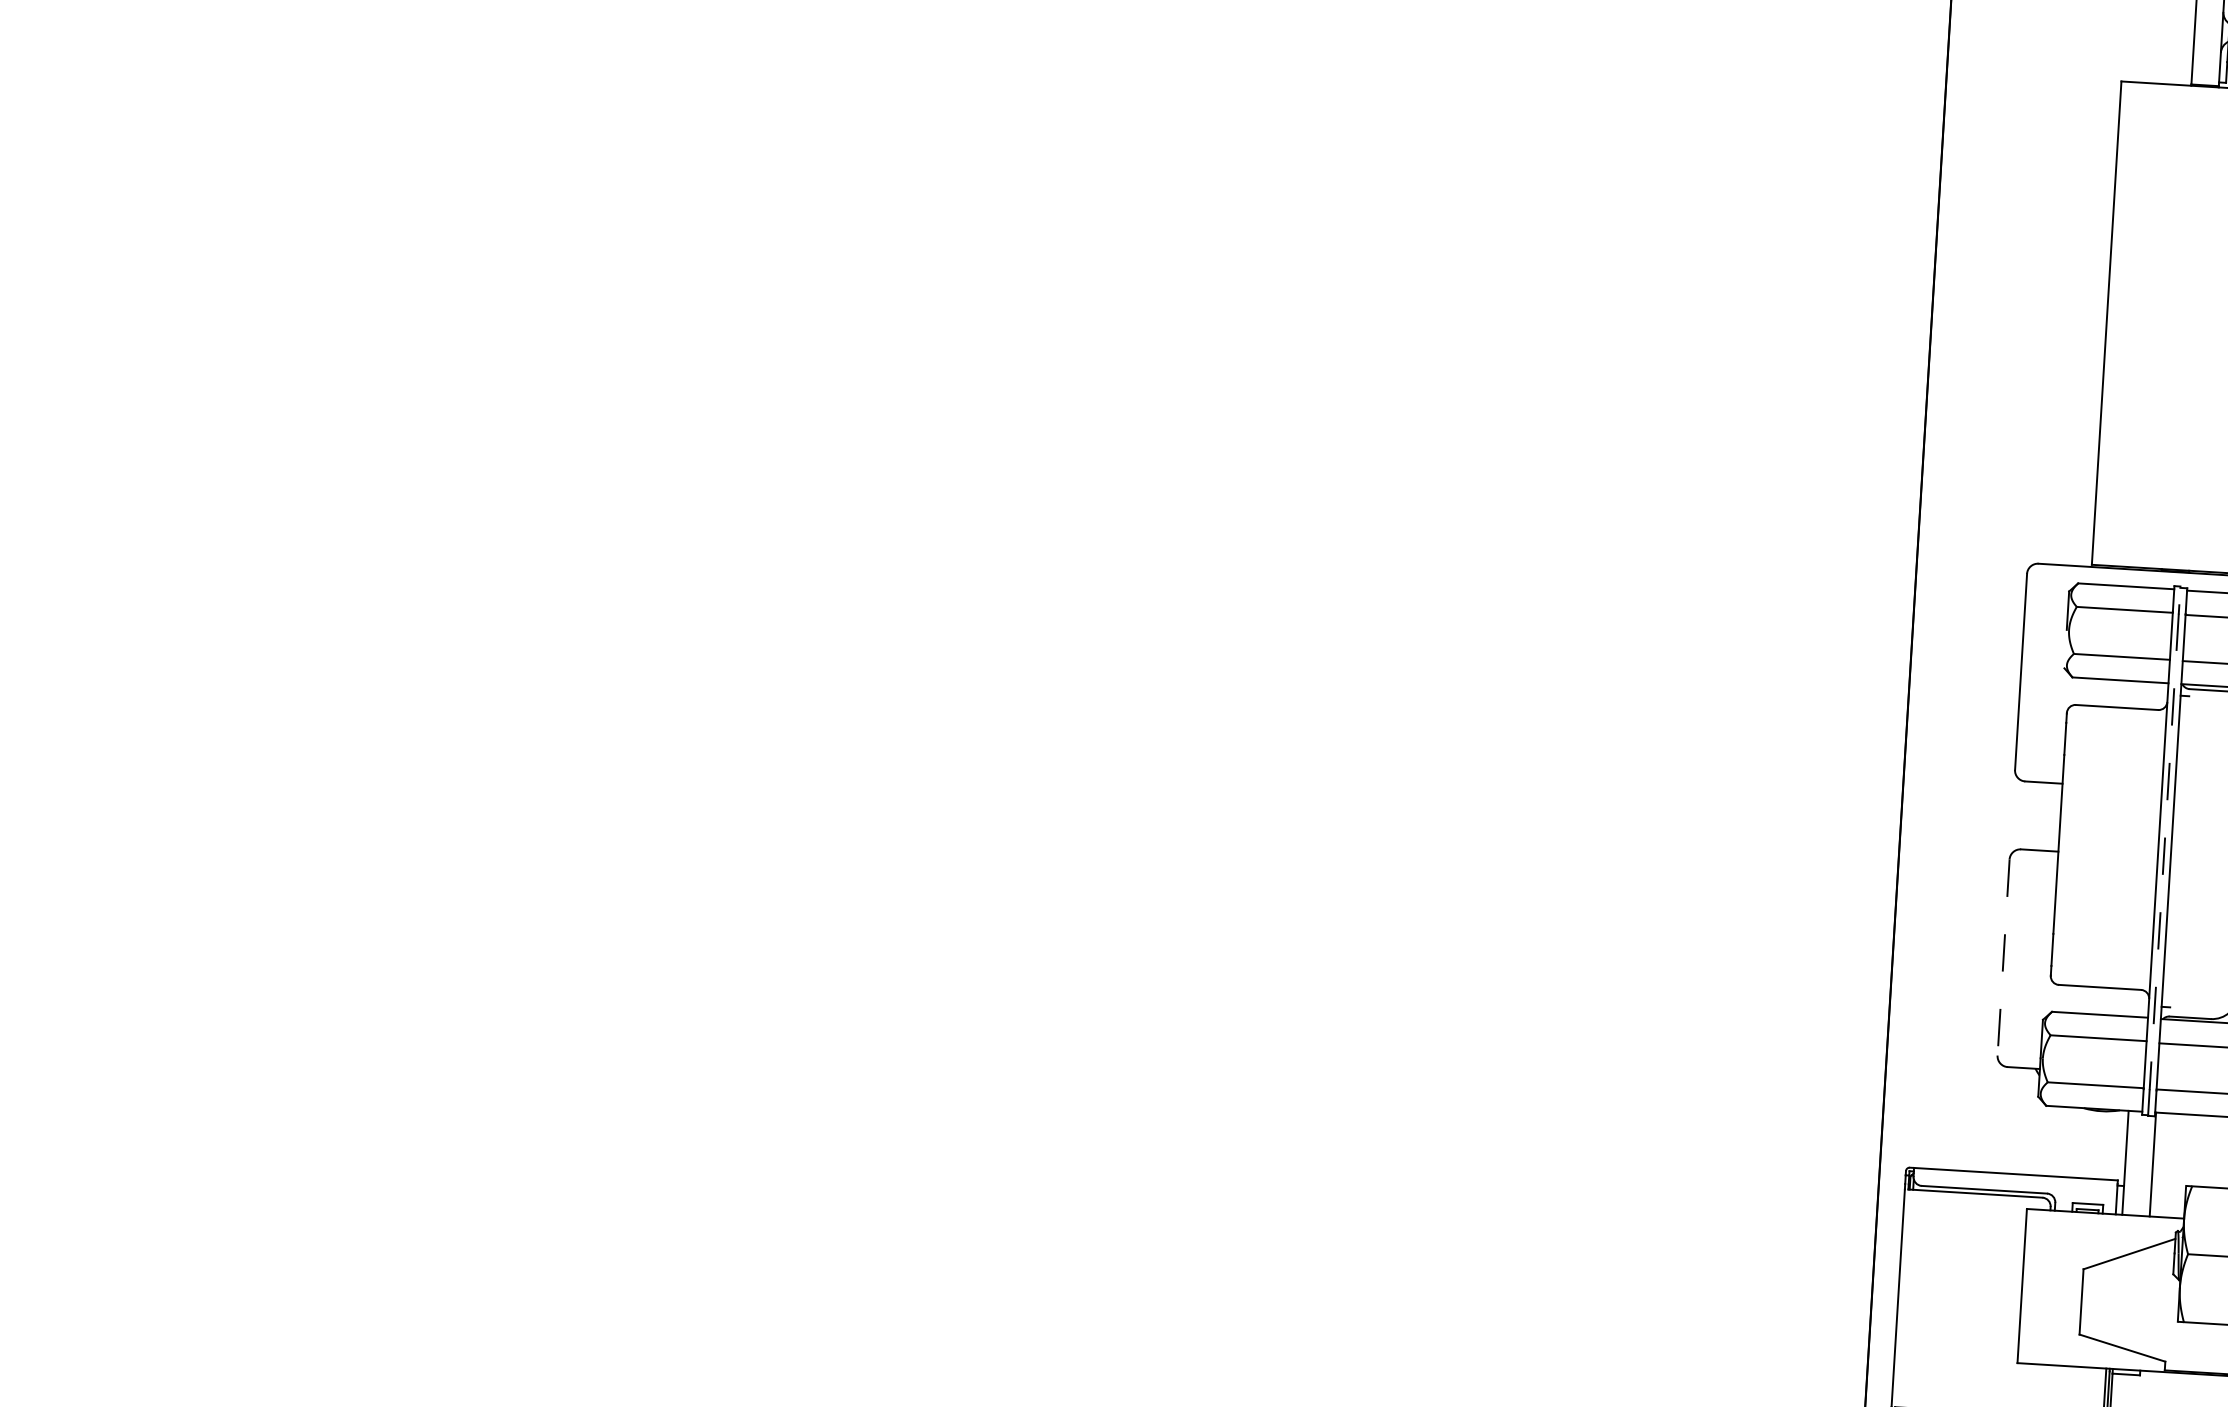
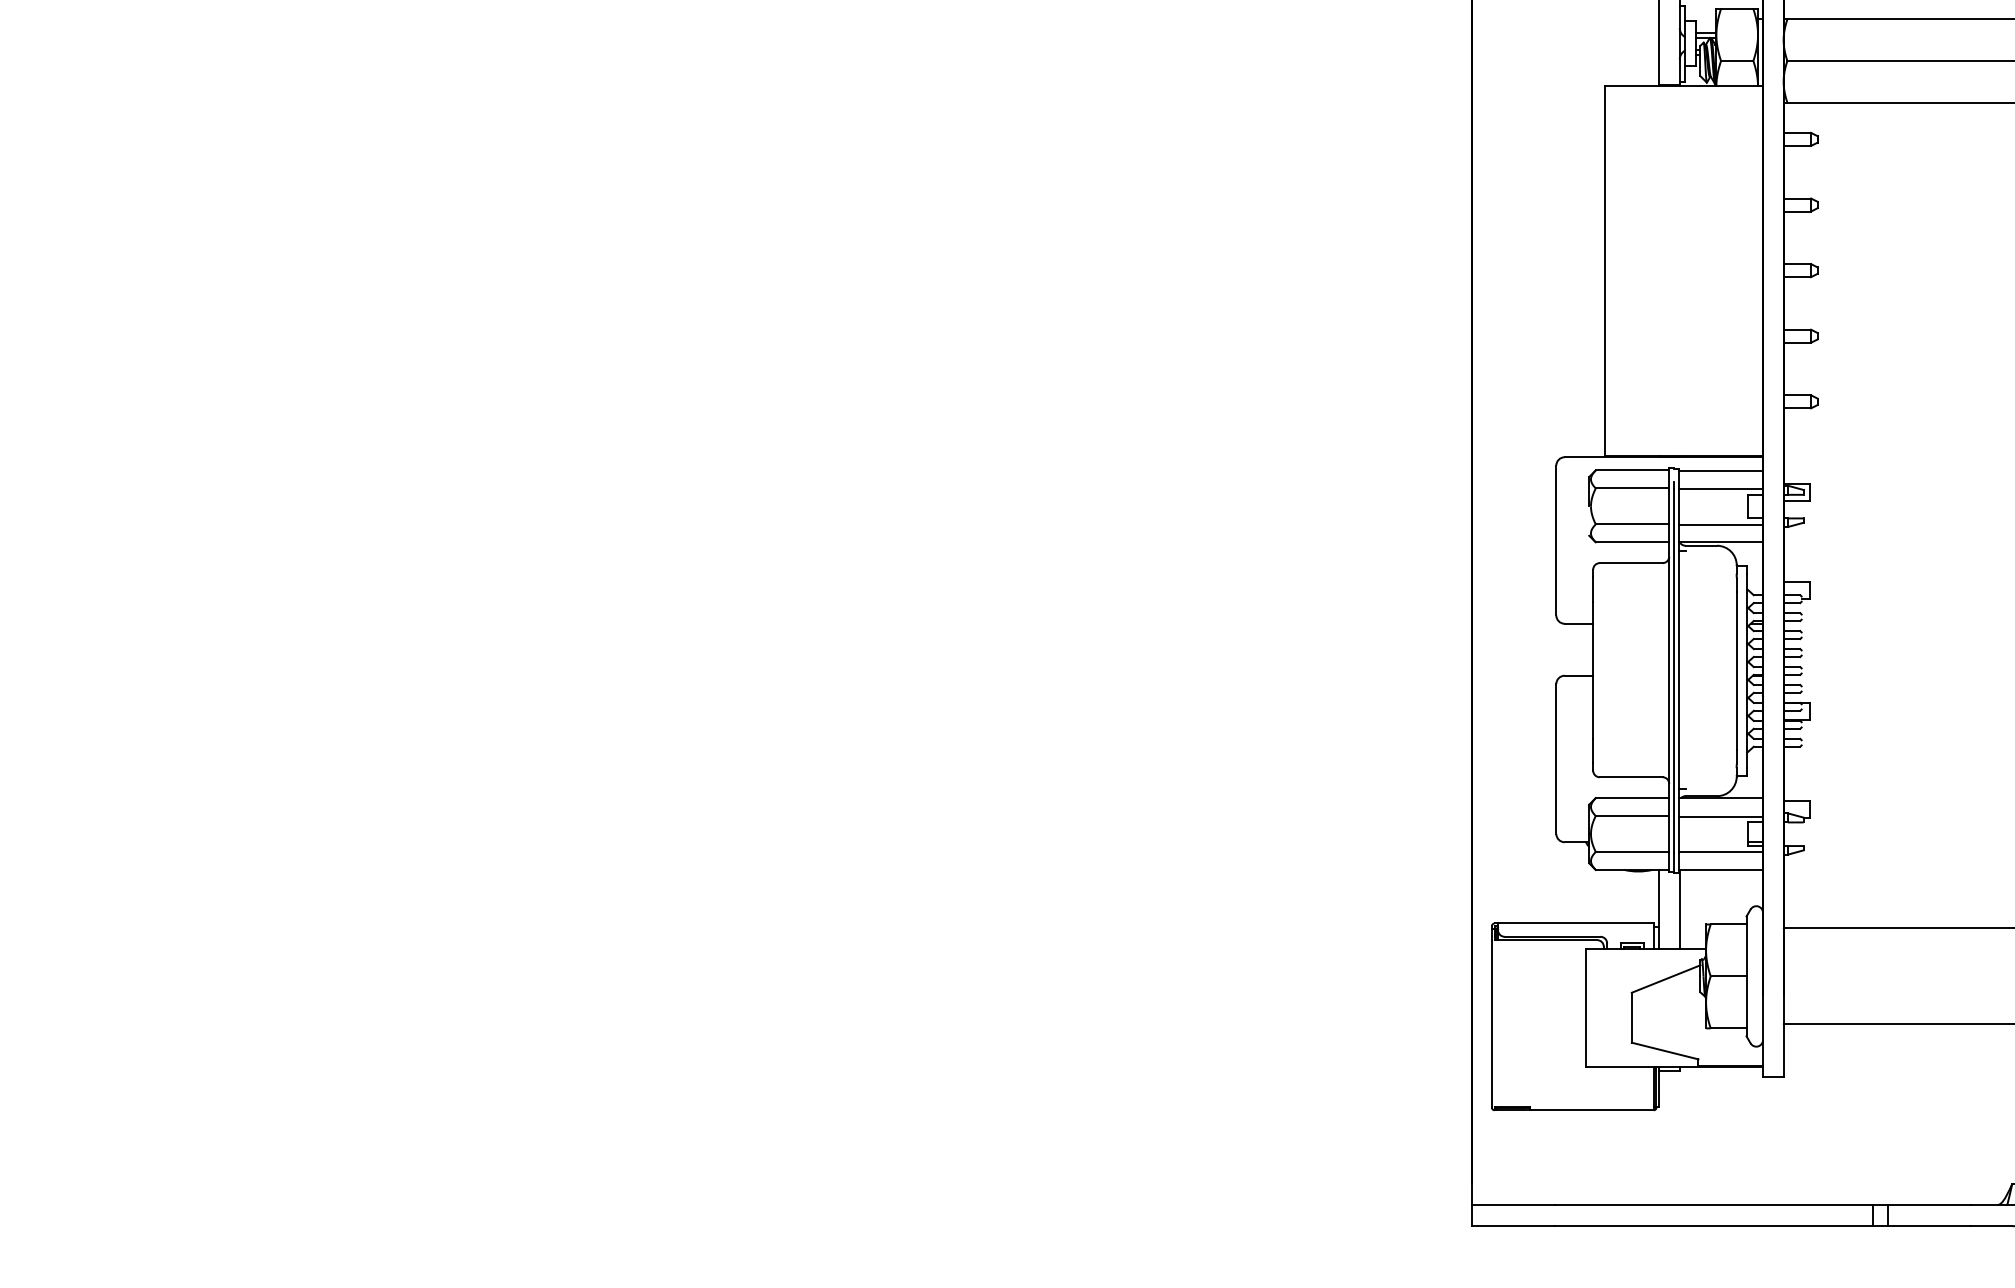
line: (2163, 852) -> (1673, 671), dashed -> solid
line: (2003, 956) -> (1556, 758), dashed -> solid

